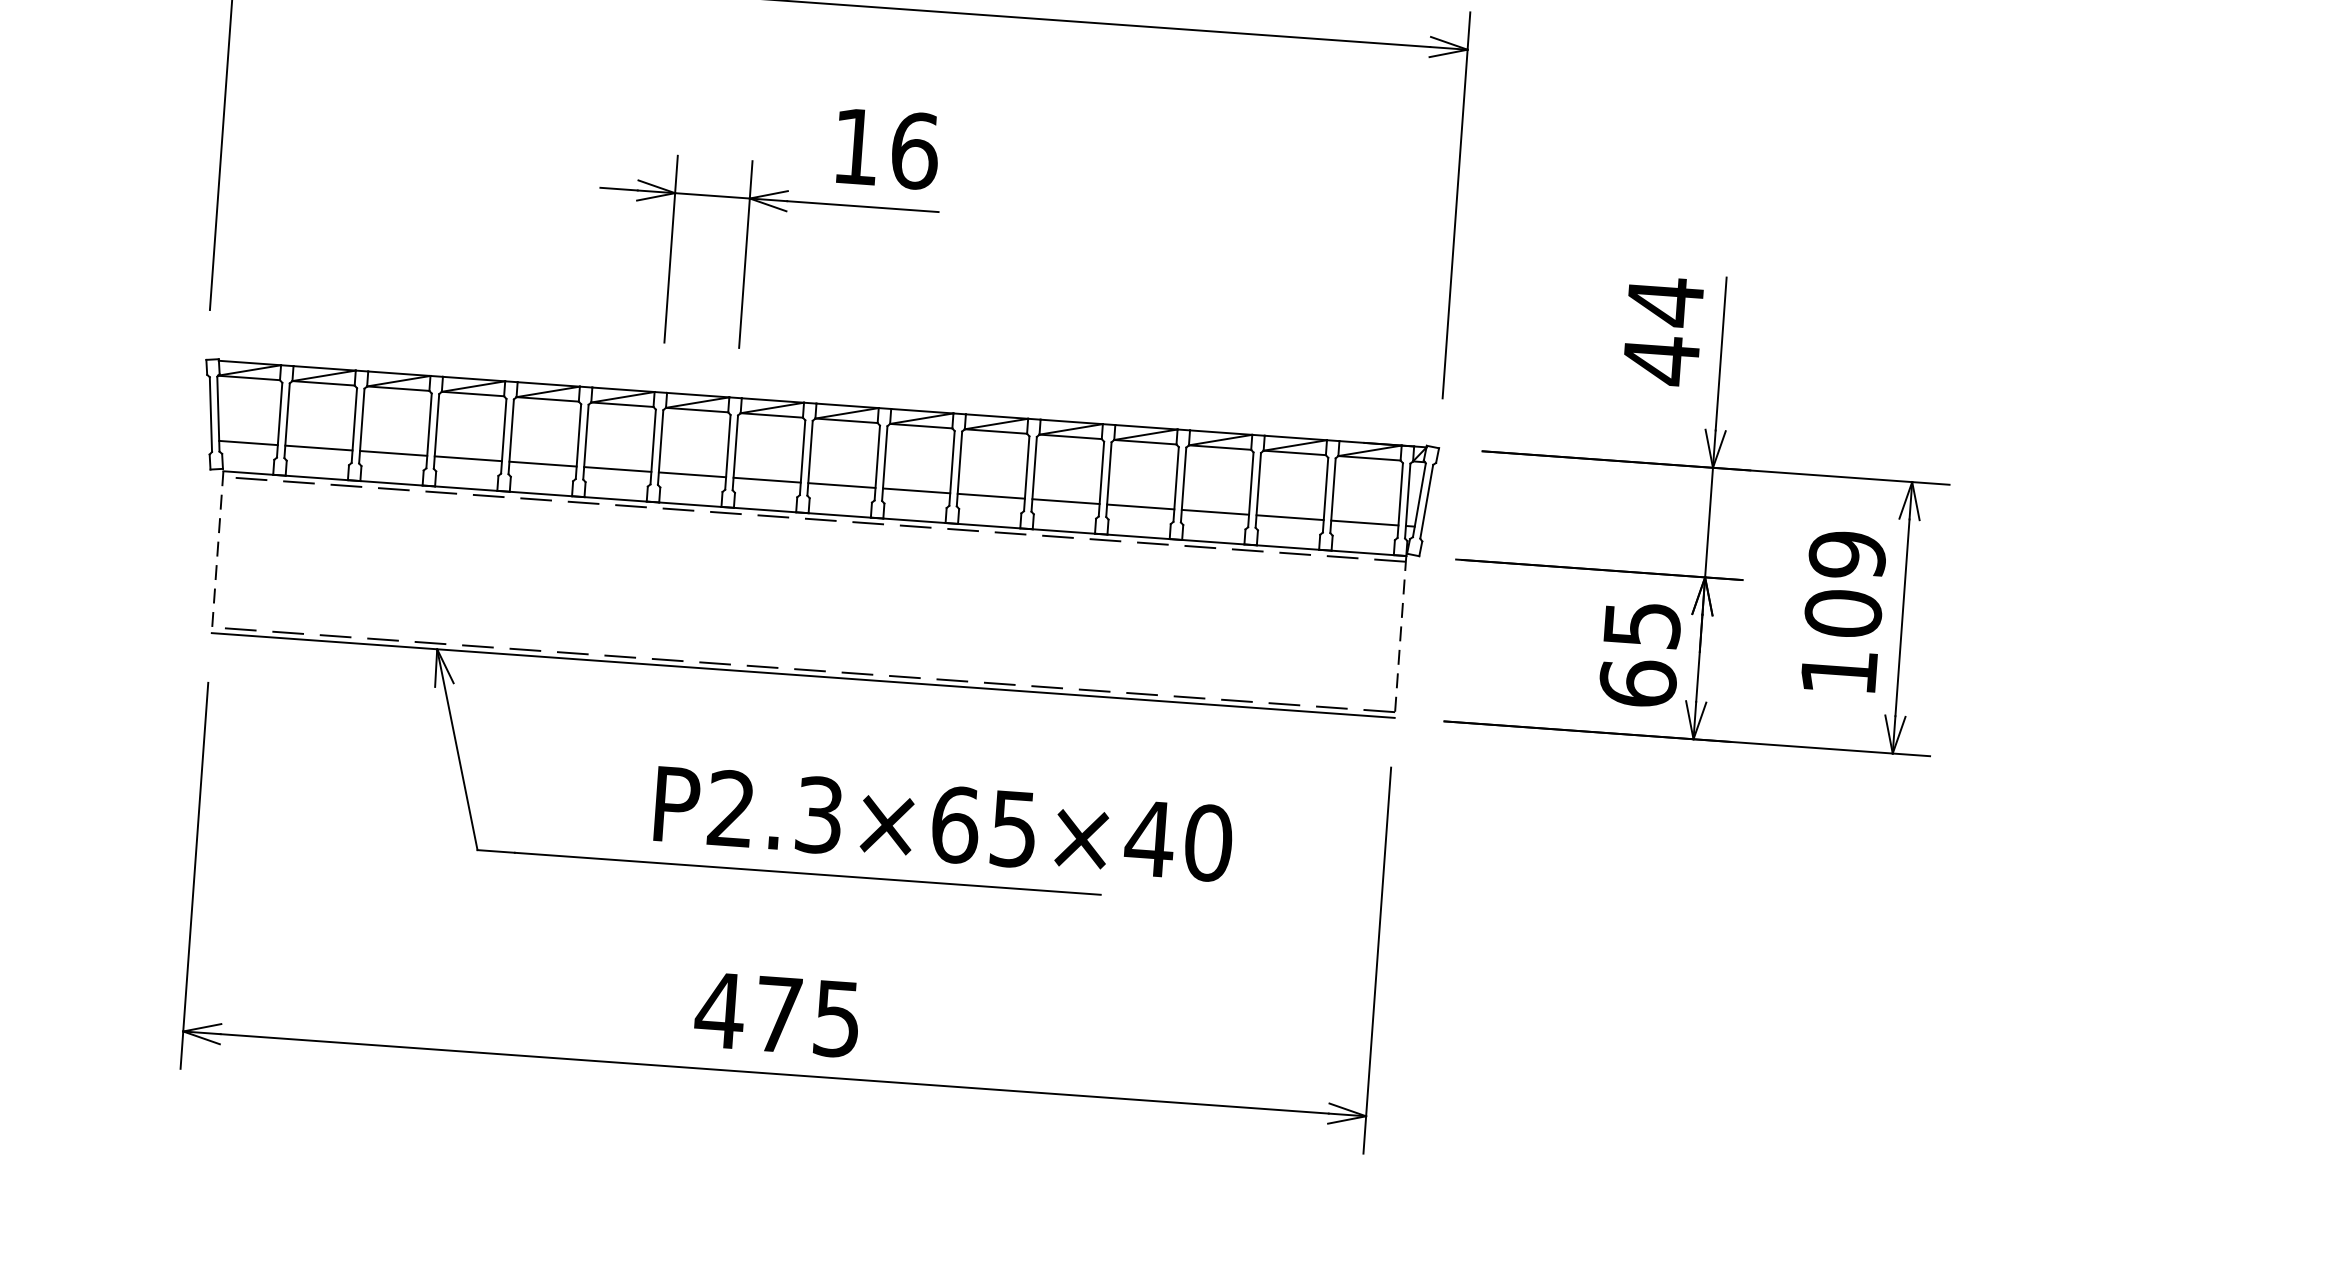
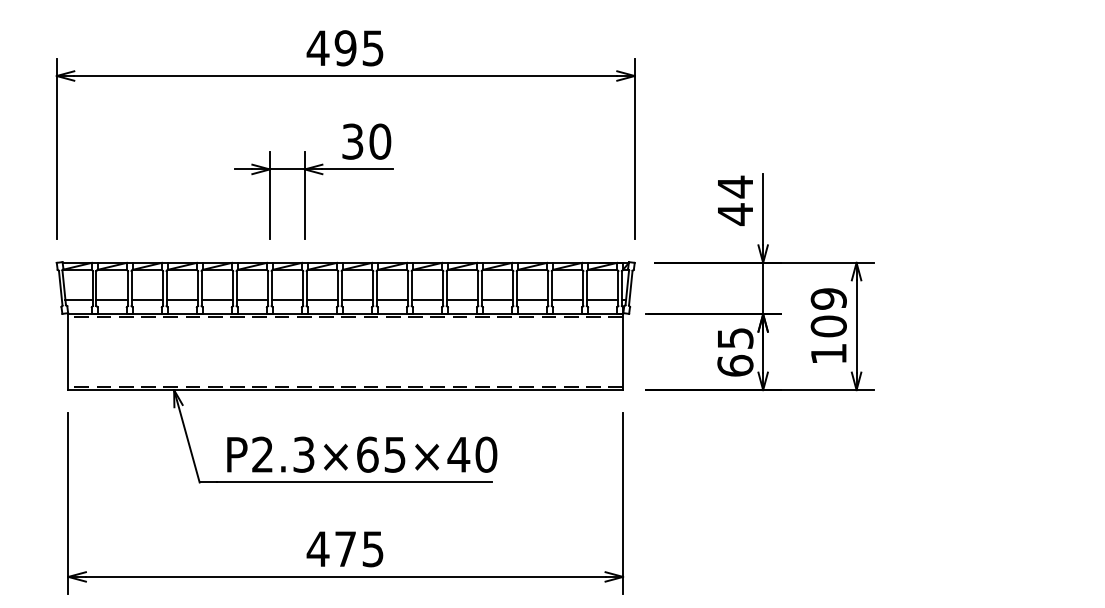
text: (885, 148) -> (366, 141), 16 -> 30
line: (217, 552) -> (68, 352), dashed -> solid
line: (1401, 637) -> (623, 352), dashed -> solid
text: (944, 823) -> (362, 454), moved

